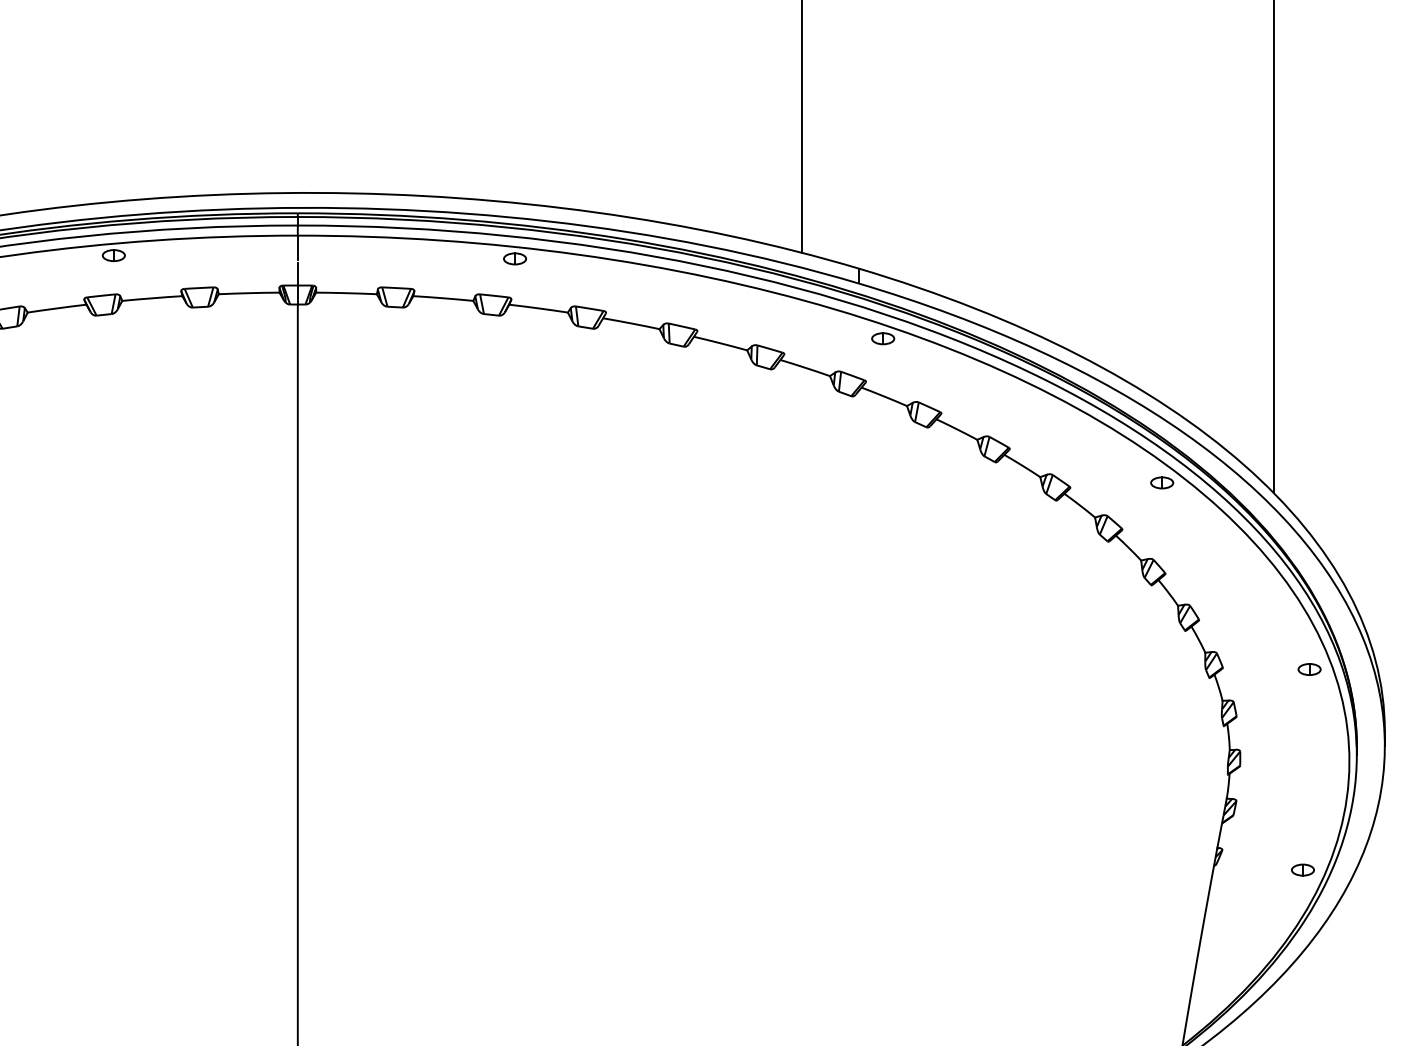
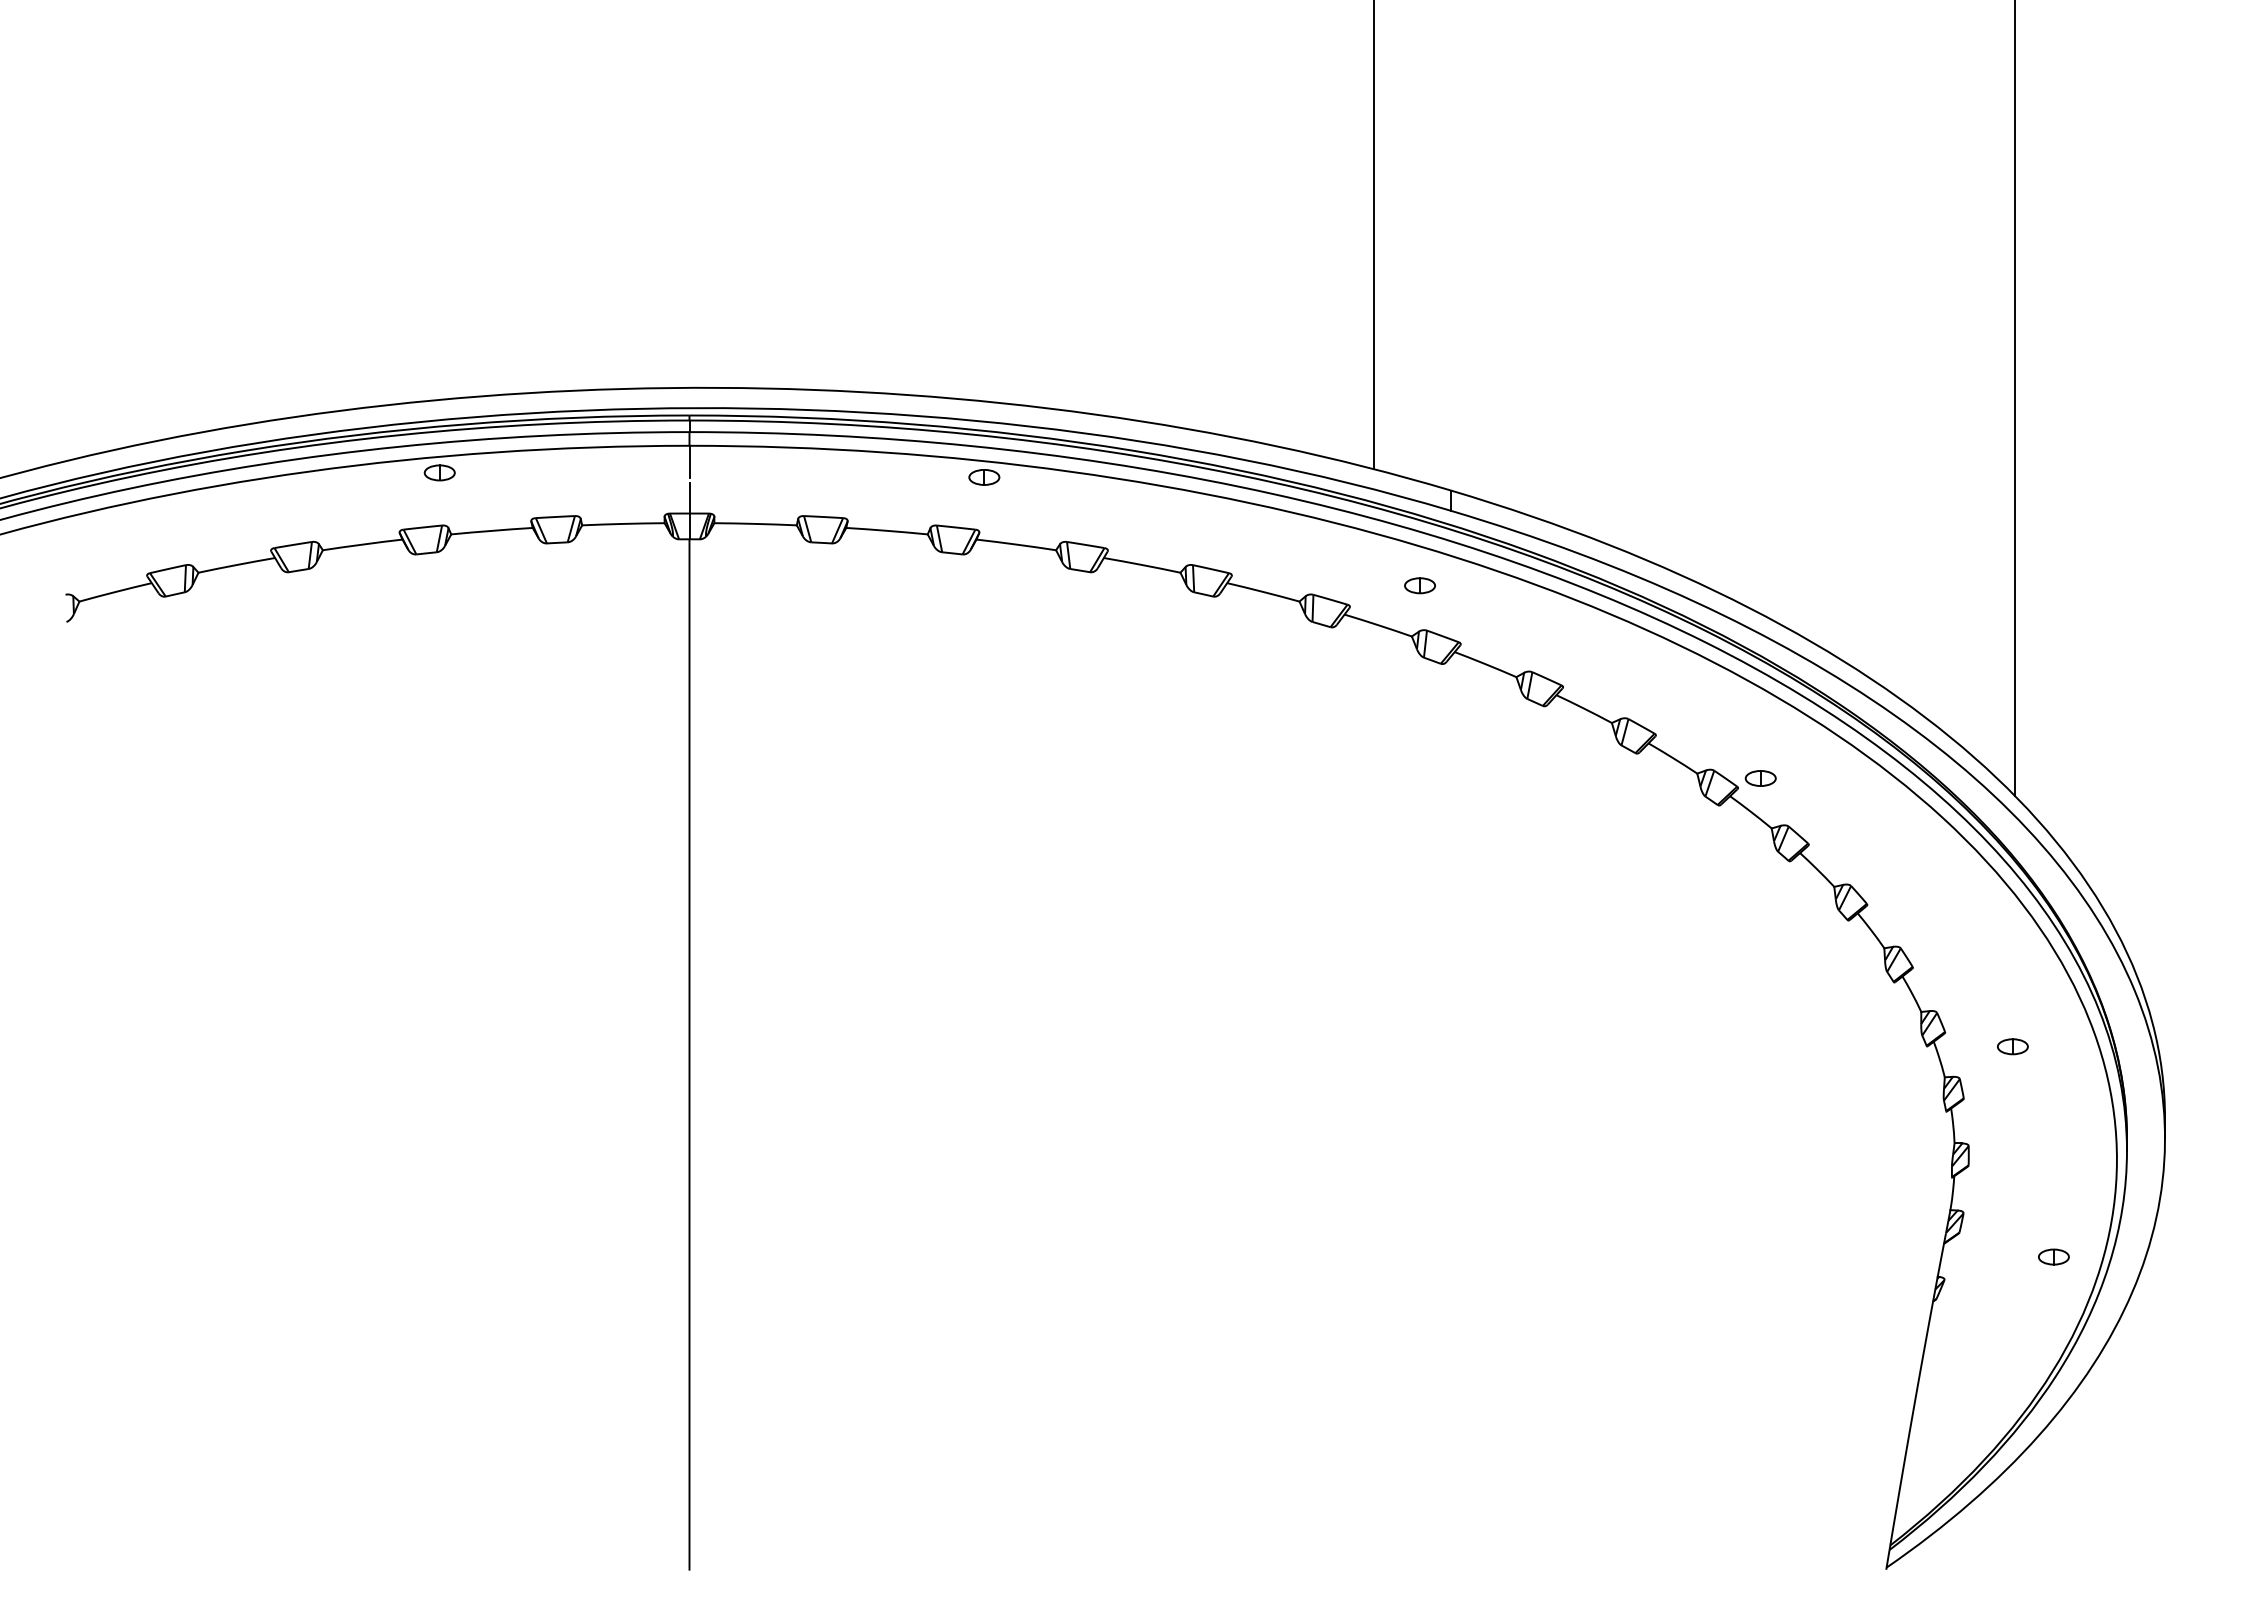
part: (882, 338) -> (1419, 585), moved
part: (1161, 482) -> (1760, 778), moved
part: (1309, 669) -> (2012, 1046), moved
part: (1302, 869) -> (2053, 1256), moved

